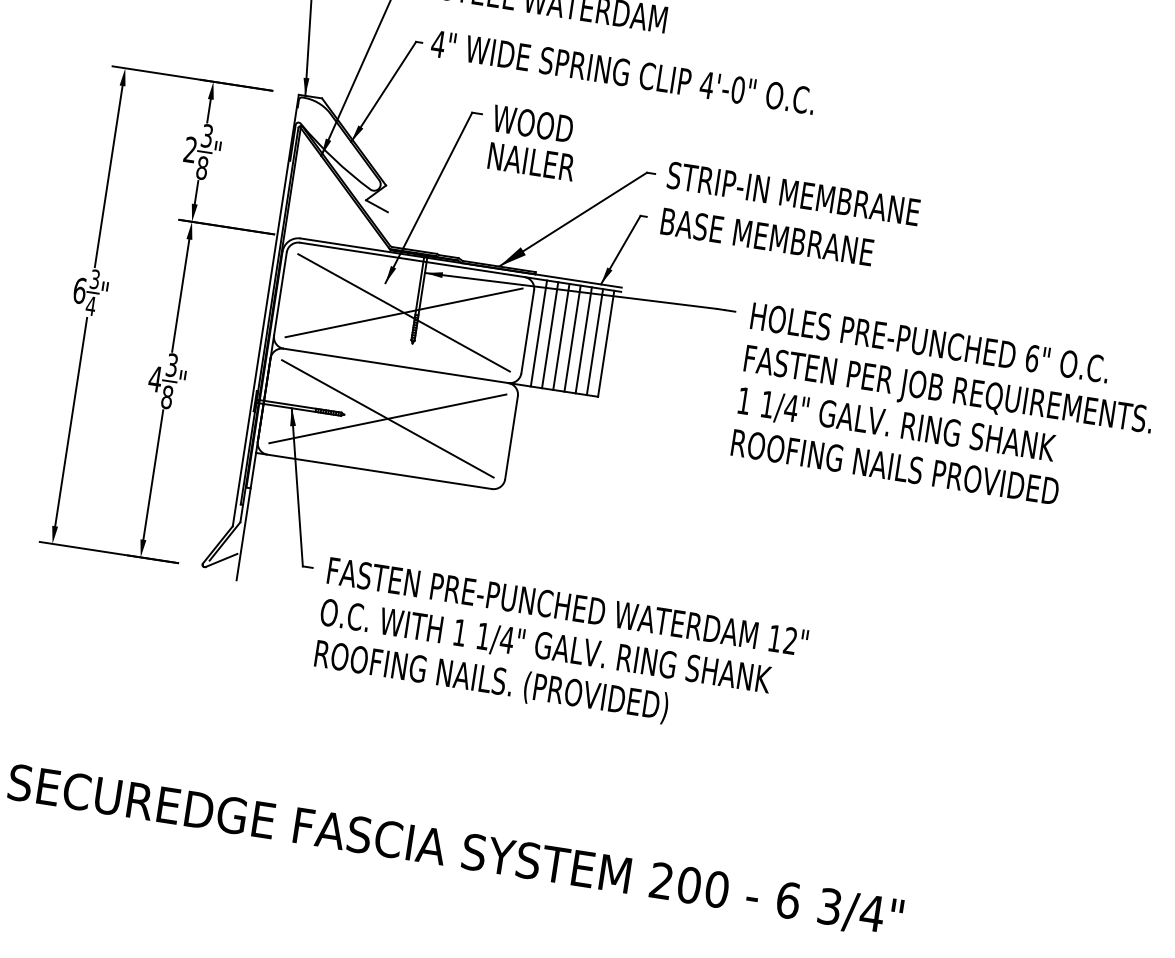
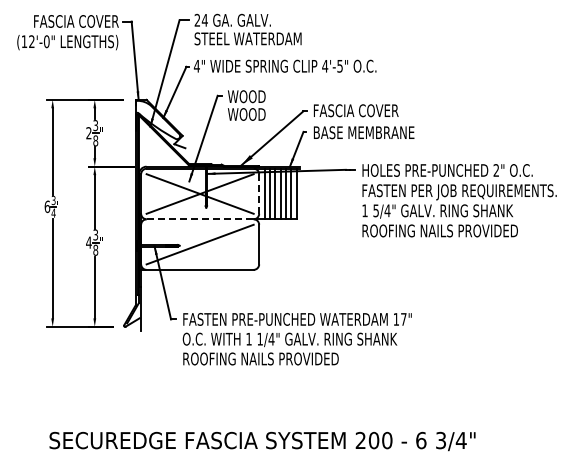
text: (737, 88) -> (339, 65), 4'-0" -> 4'-5"
text: (530, 161) -> (248, 114), NAILER -> WOOD
text: (794, 193) -> (373, 110), STRIP-IN MEMBRANE -> FASCIA COVER
line: (528, 332) -> (259, 194), solid -> dashed
text: (1032, 358) -> (496, 170), 6" -> 2"
line: (396, 366) -> (200, 219), solid -> dashed
text: (766, 403) -> (375, 210), 1/4" -> 5/4"
line: (386, 418) -> (199, 244), removed
text: (789, 641) -> (403, 319), 12" -> 17"
text: (588, 695) -> (313, 359), ROOFING NAILS. (PROVIDED) -> ROOFING NAILS PROVIDED

